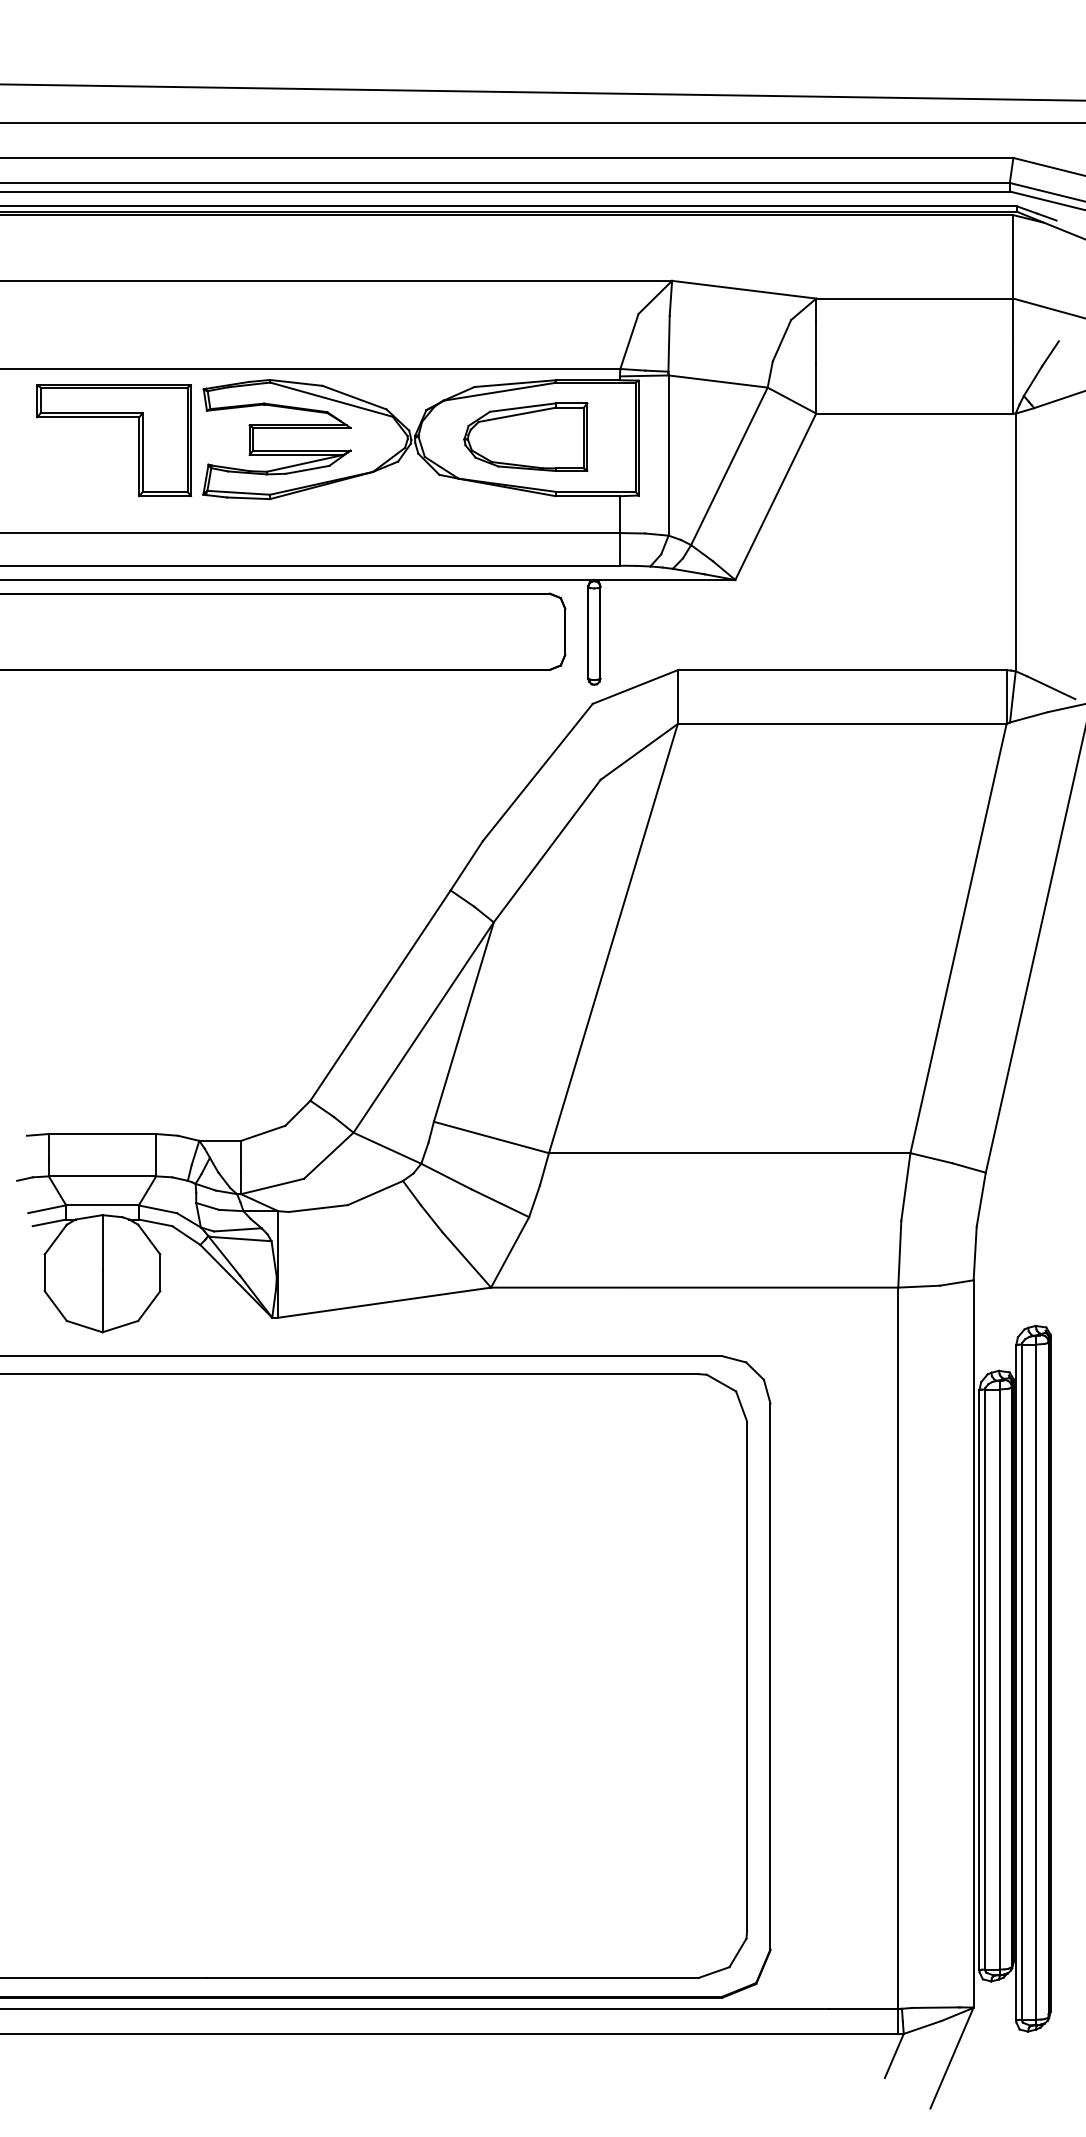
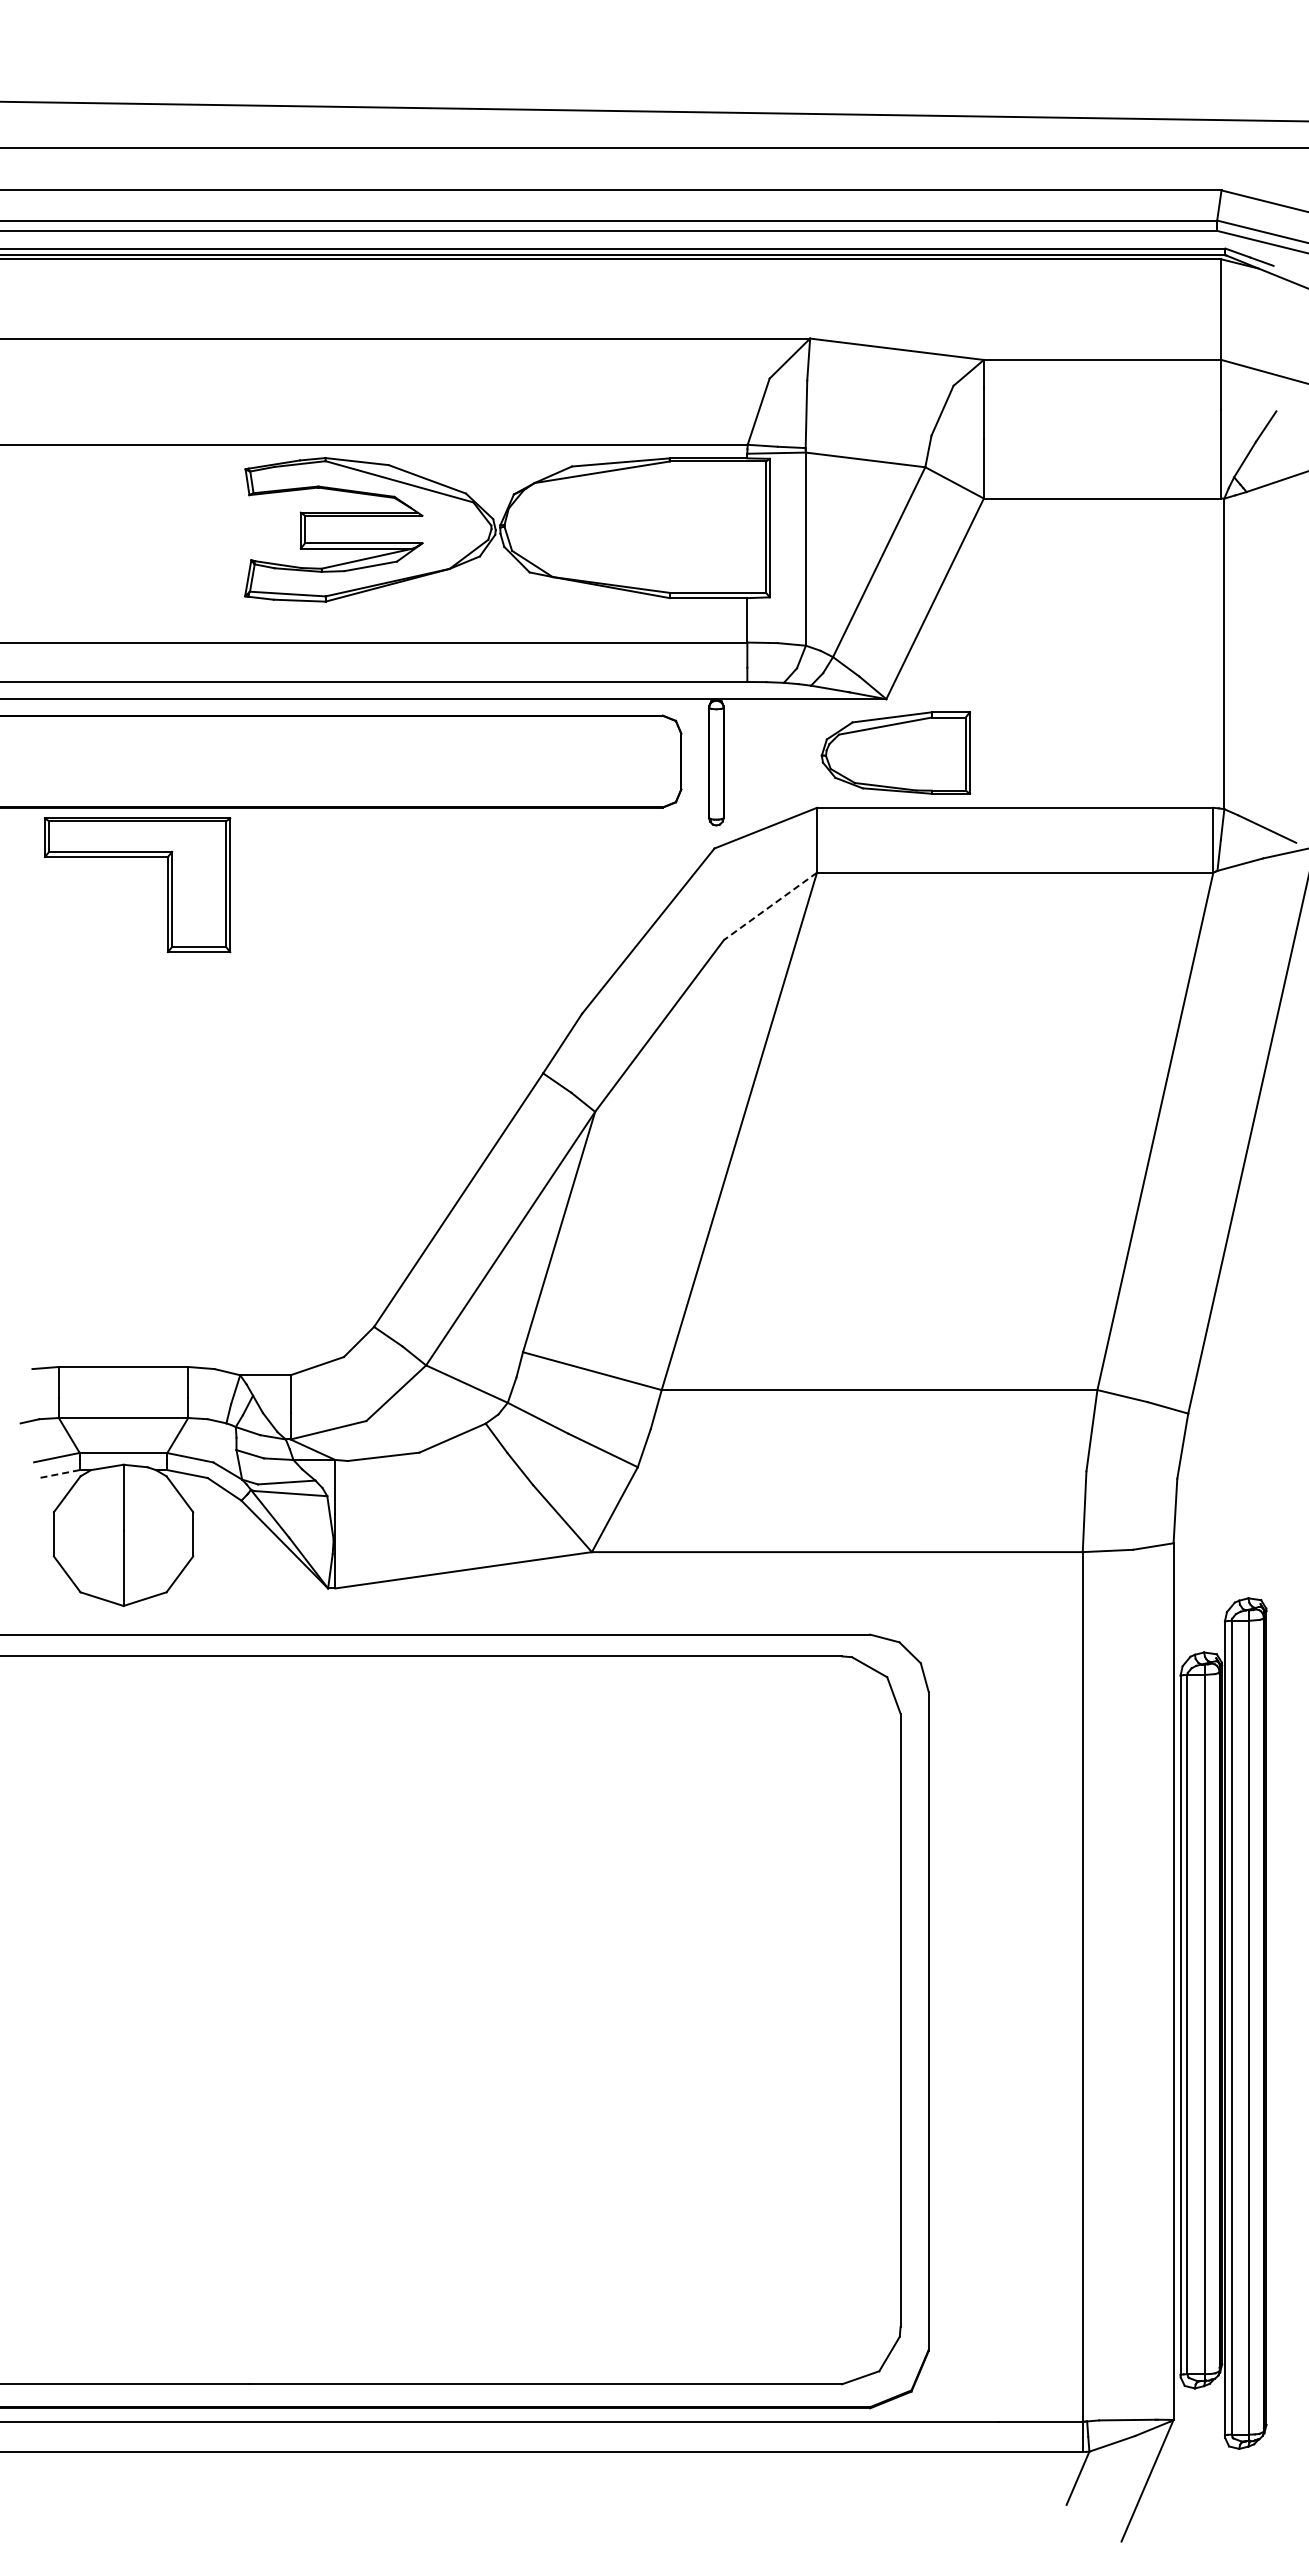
part: (114, 417) -> (137, 857), moved
part: (525, 436) -> (895, 752), moved
line: (639, 752) -> (770, 906), solid -> dashed
line: (49, 1223) -> (59, 1474), solid -> dashed

